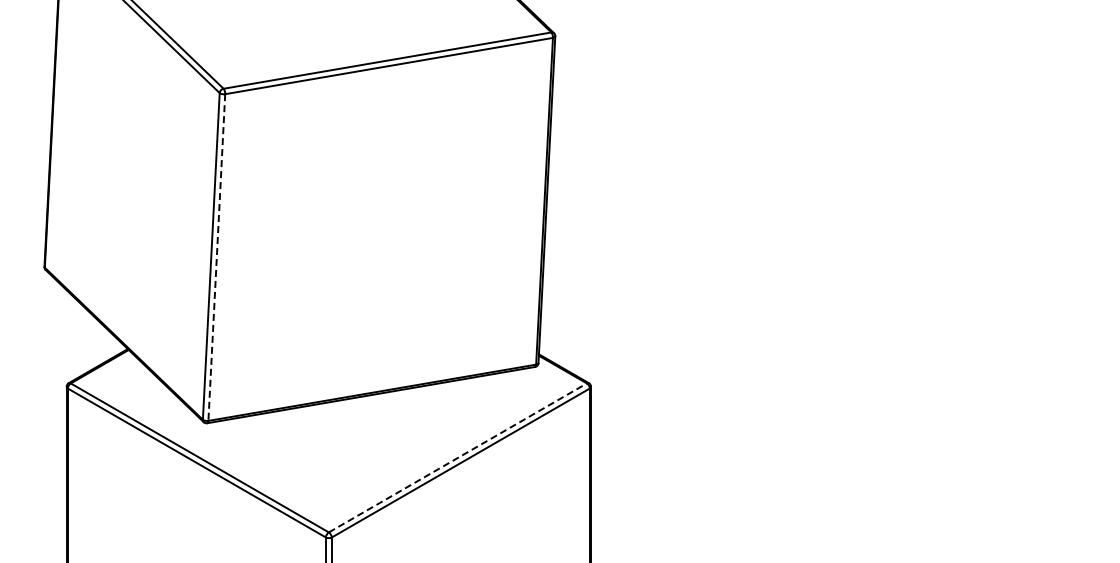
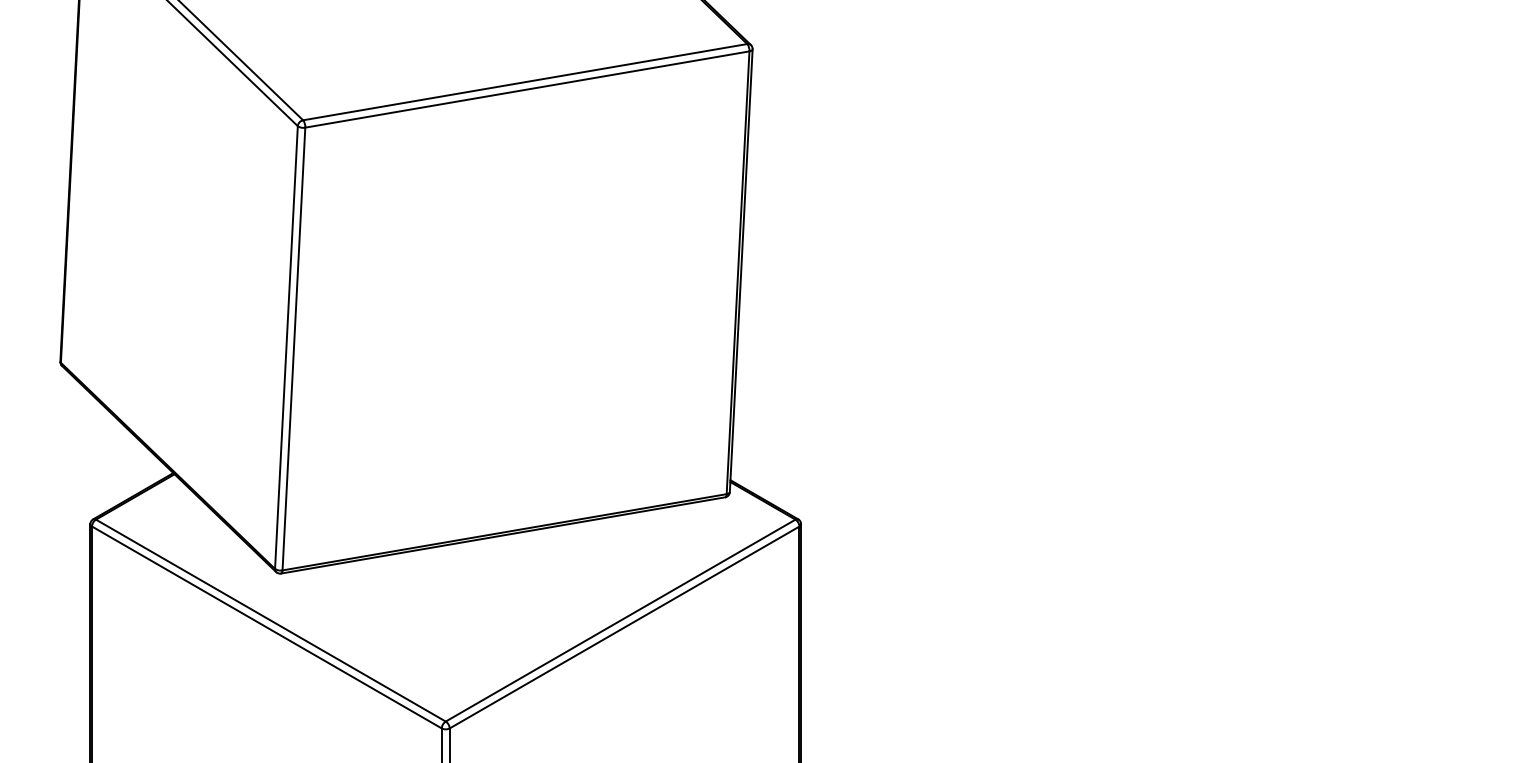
line: (216, 257) -> (293, 348), dashed -> solid
line: (457, 457) -> (620, 620), dashed -> solid

